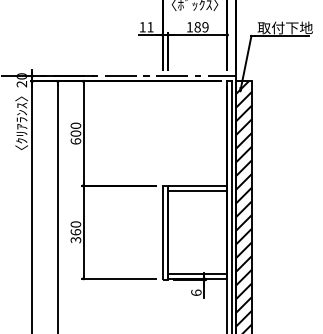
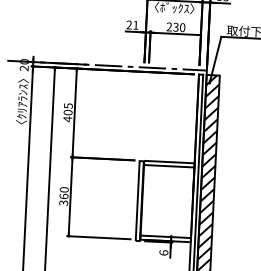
text: (142, 27) -> (129, 25), 11 -> 21
text: (197, 27) -> (175, 27), 189 -> 230
text: (75, 133) -> (67, 112), 600 -> 405

